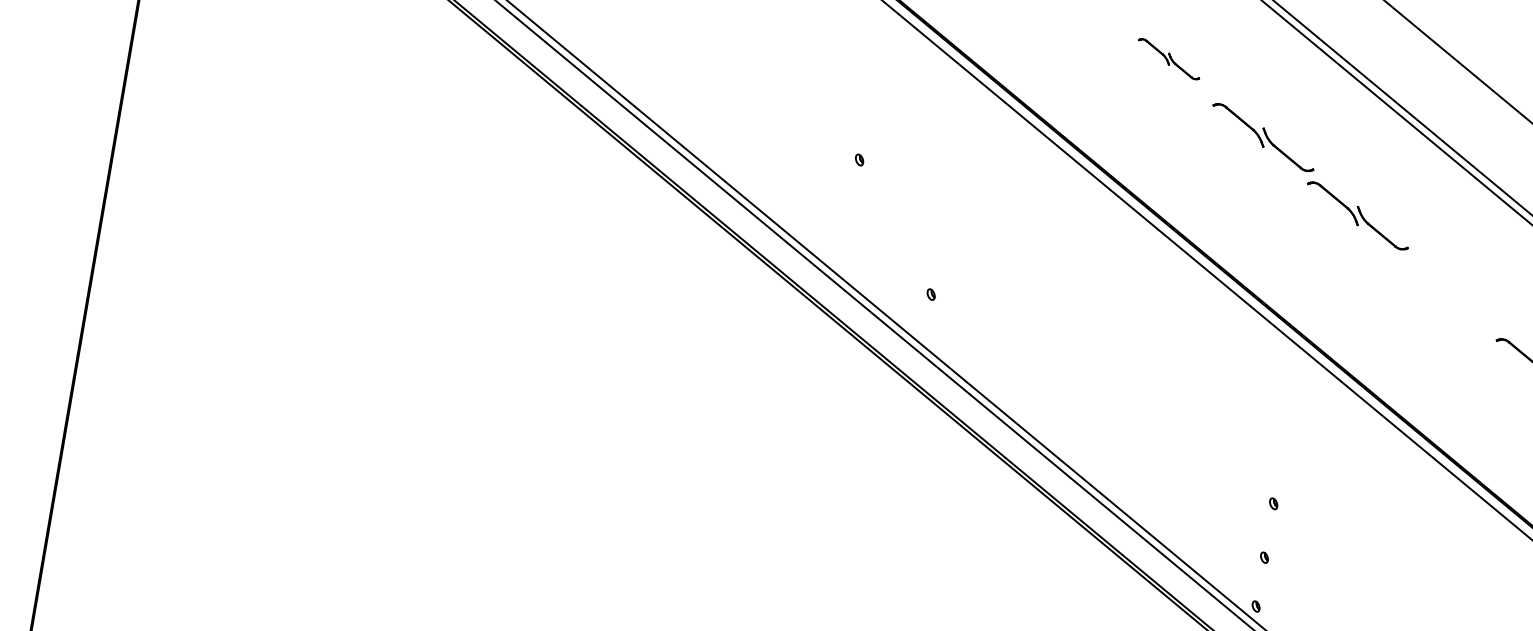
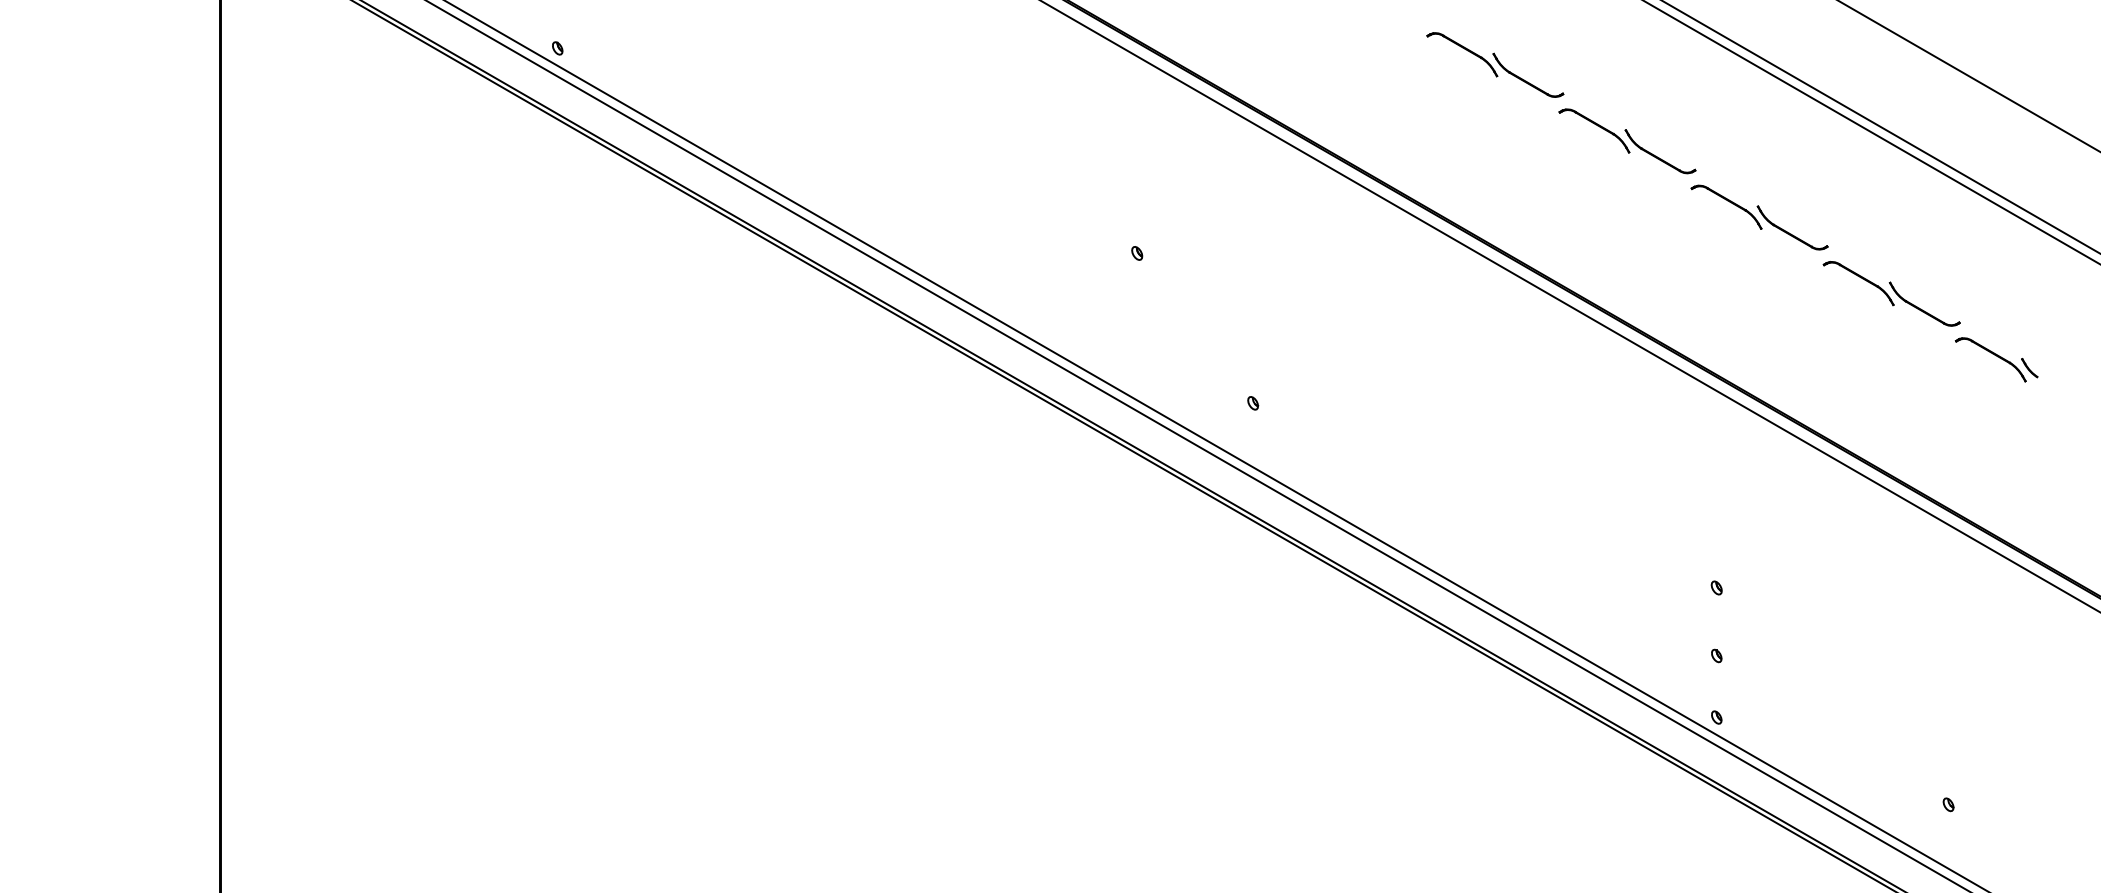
part: (1169, 58) -> (1495, 64), size x1.67
part: (1452, 294) -> (1891, 293), added

